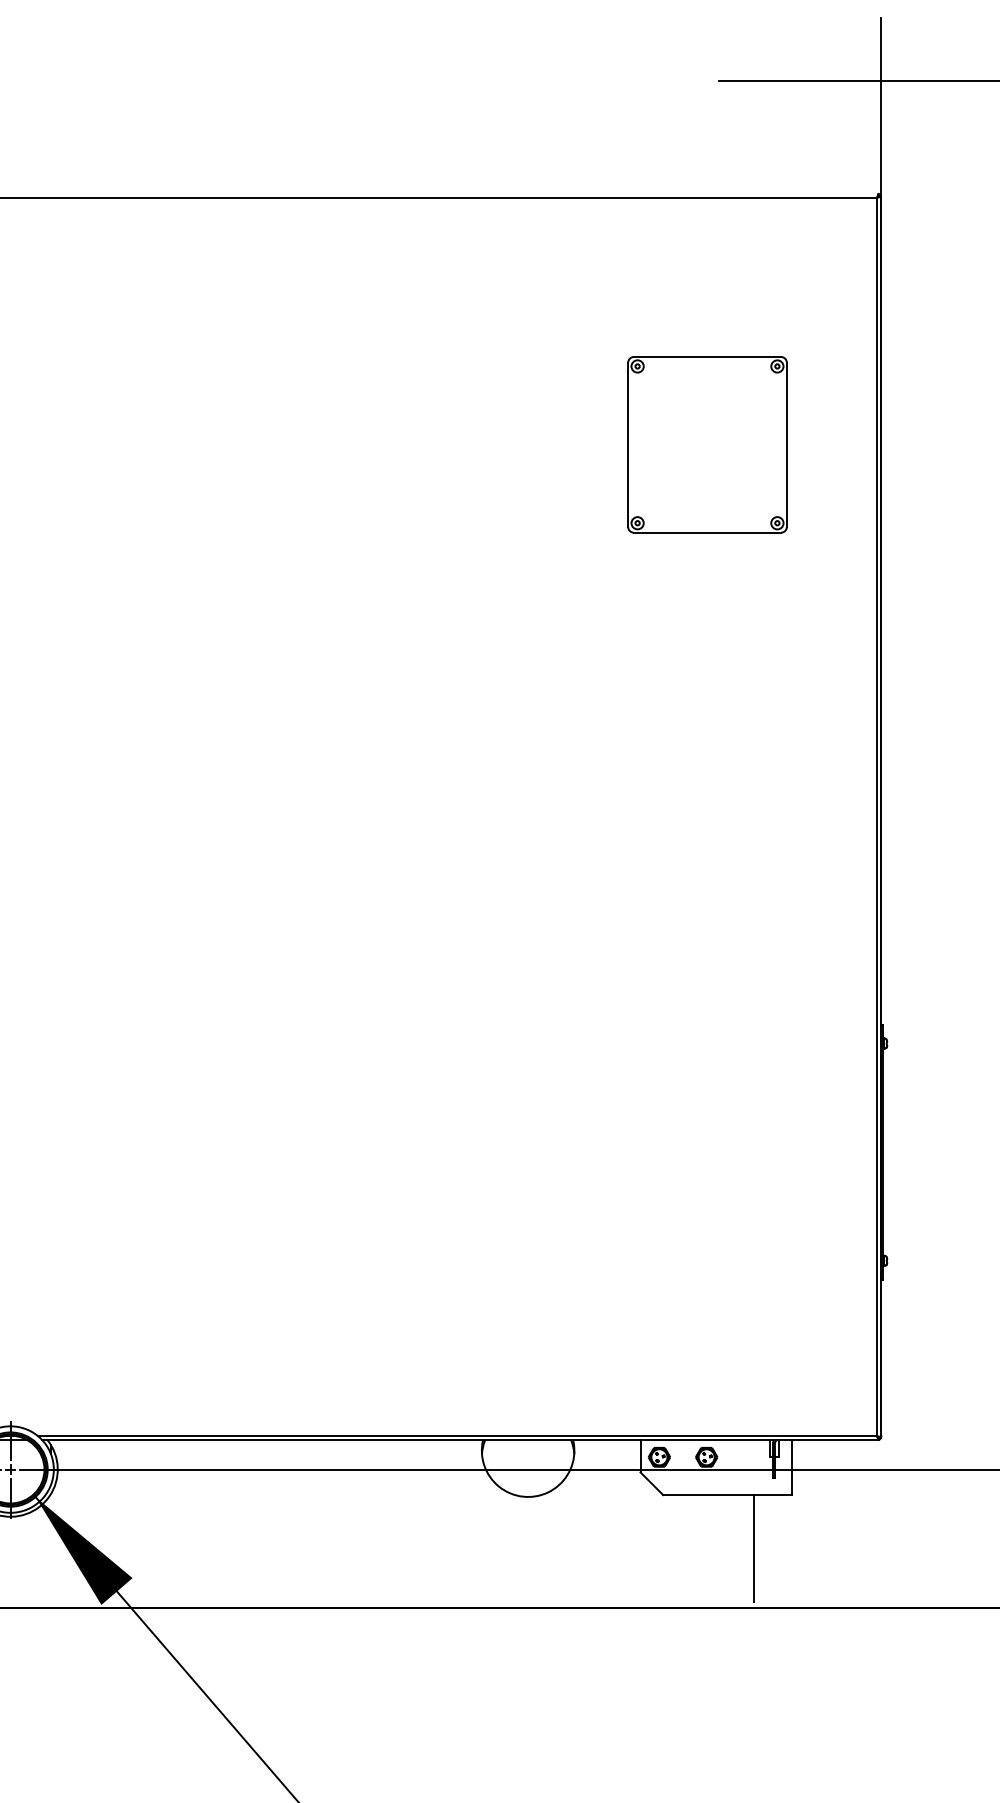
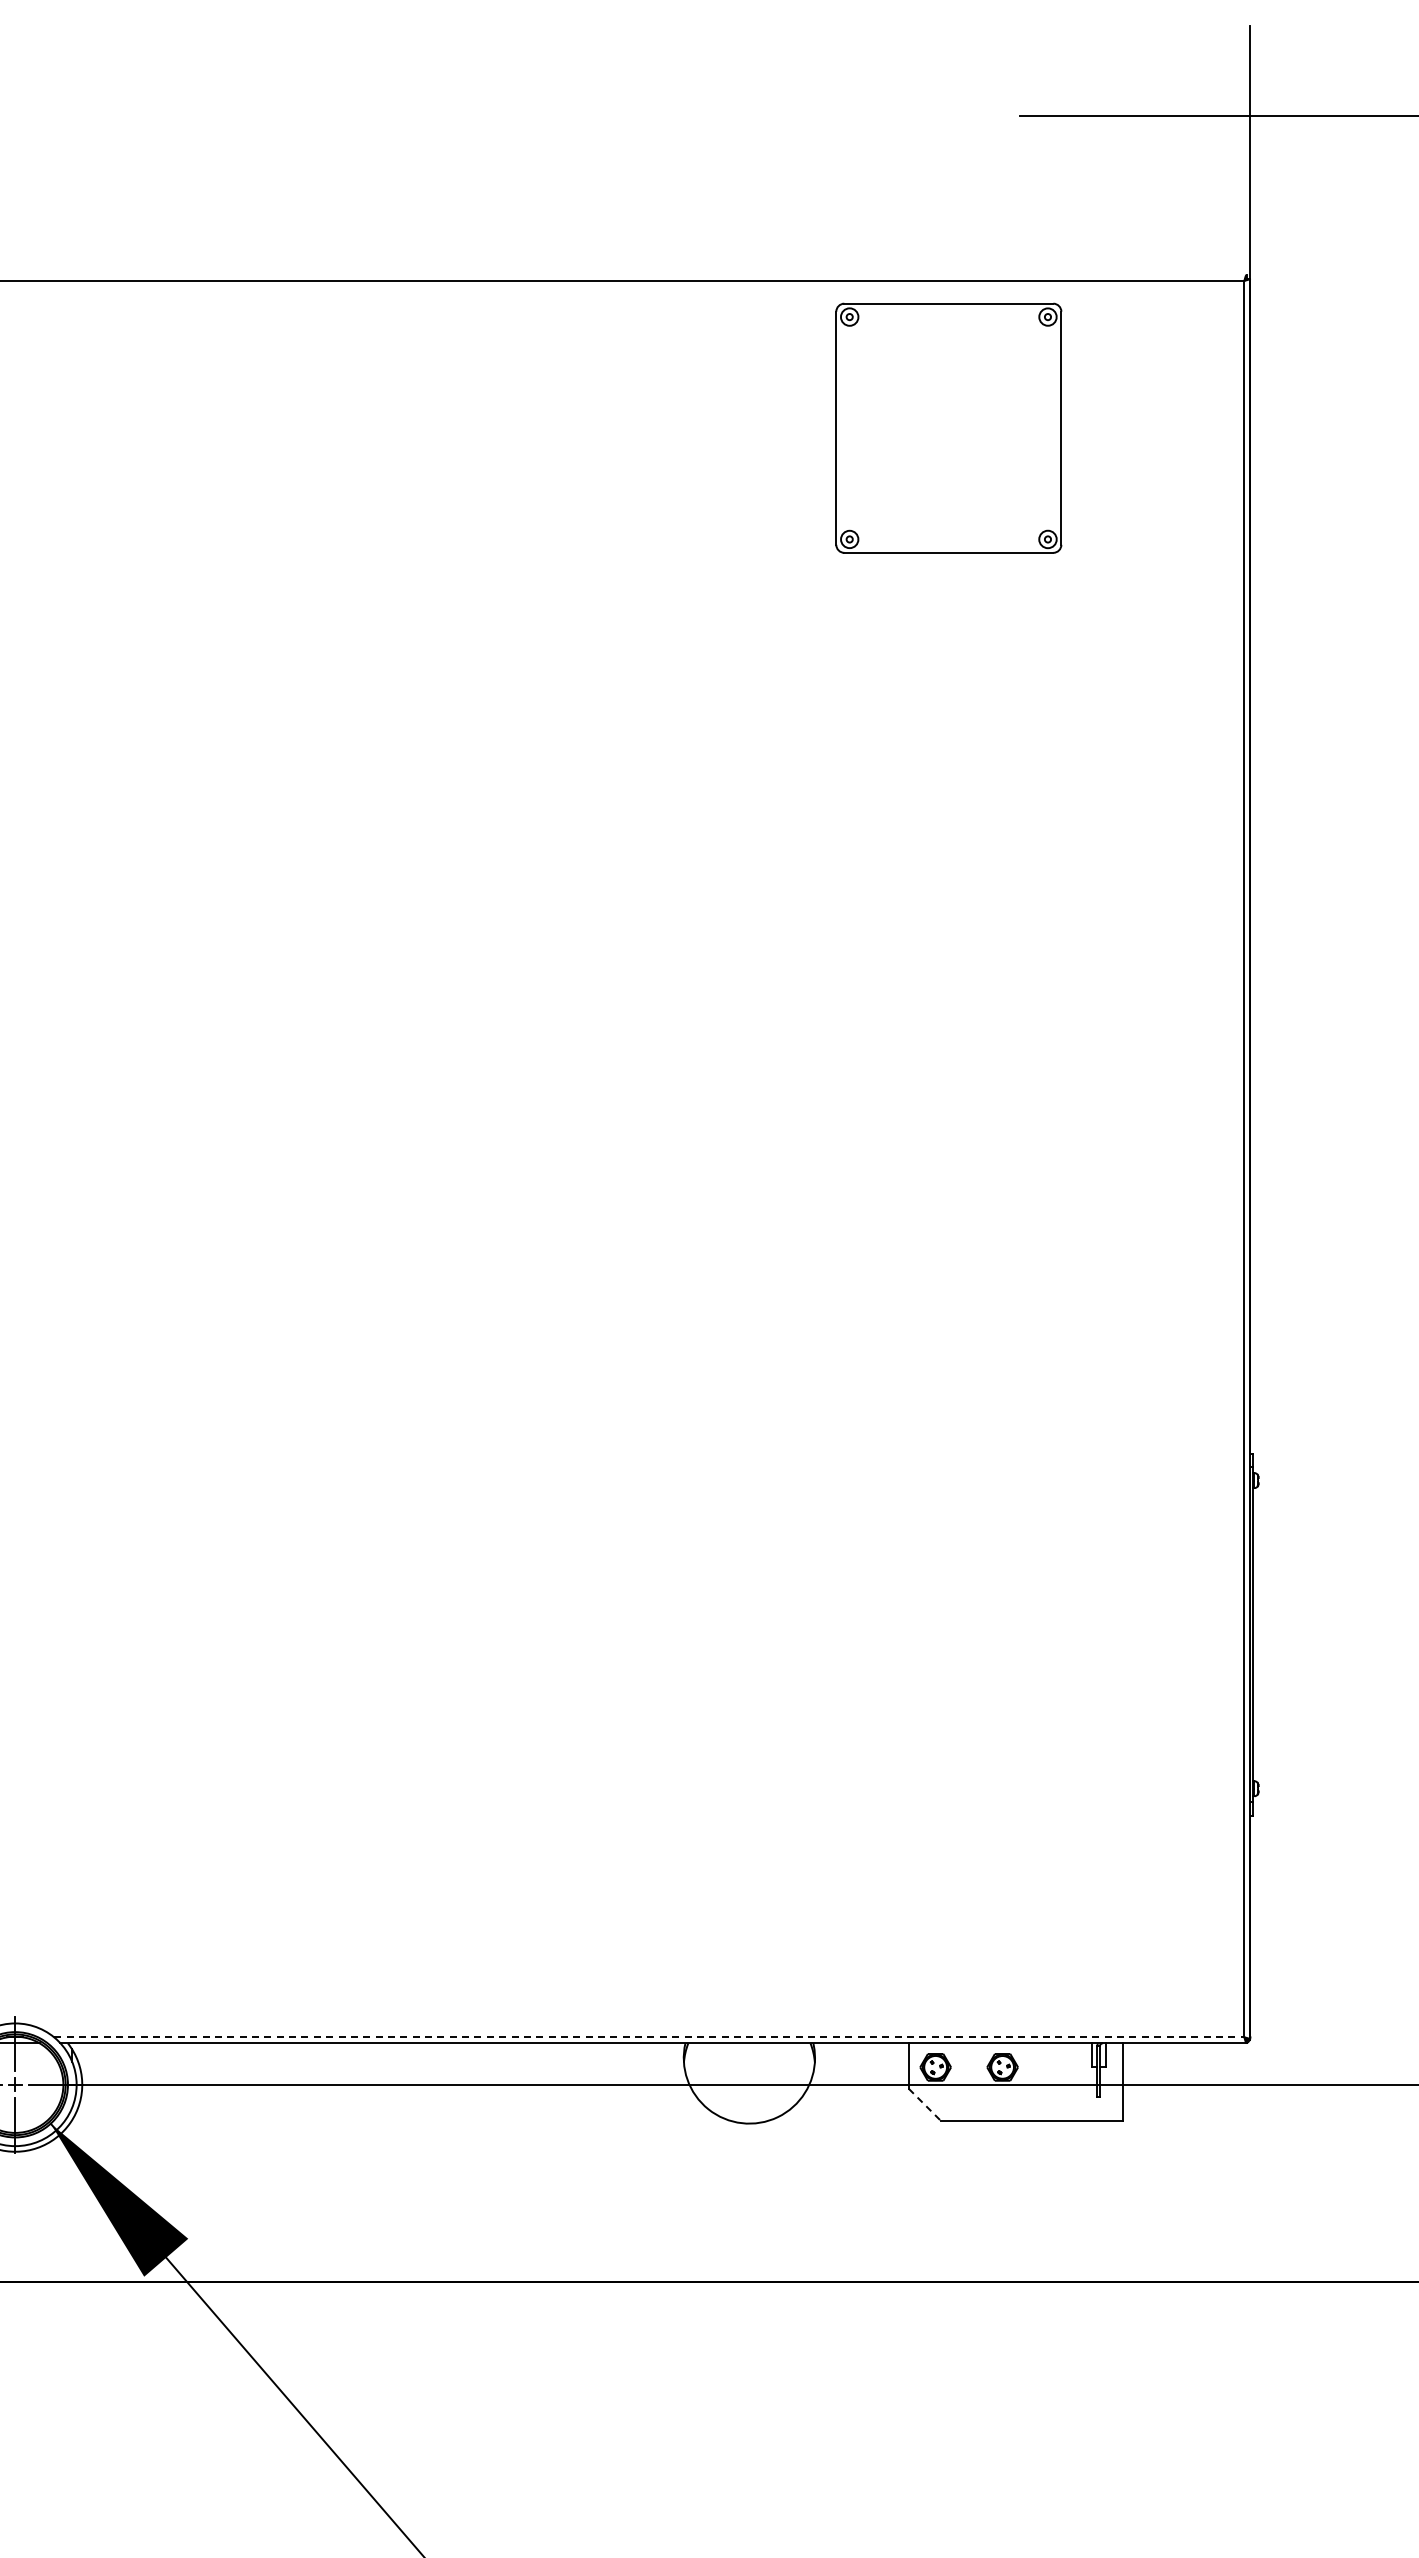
part: (707, 444) -> (948, 427), moved
line: (457, 1436) -> (649, 2037), solid -> dashed
line: (651, 1483) -> (924, 2104), solid -> dashed
line: (753, 1548) -> (1069, 2196), removed

